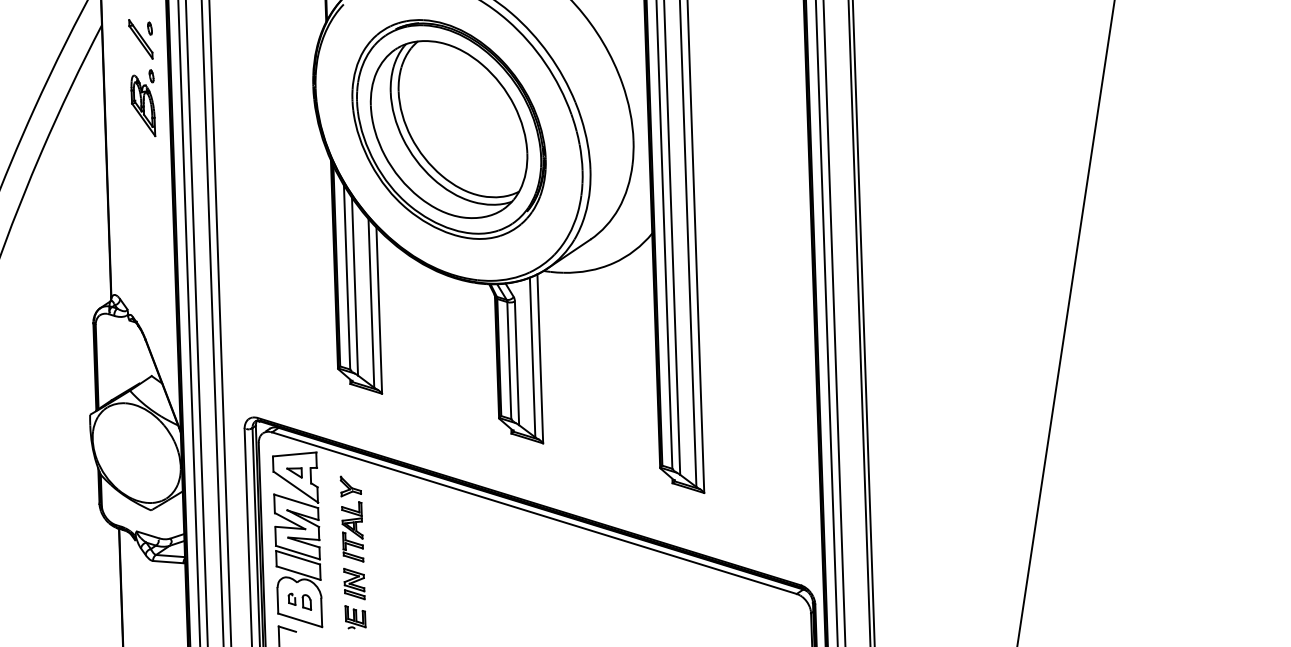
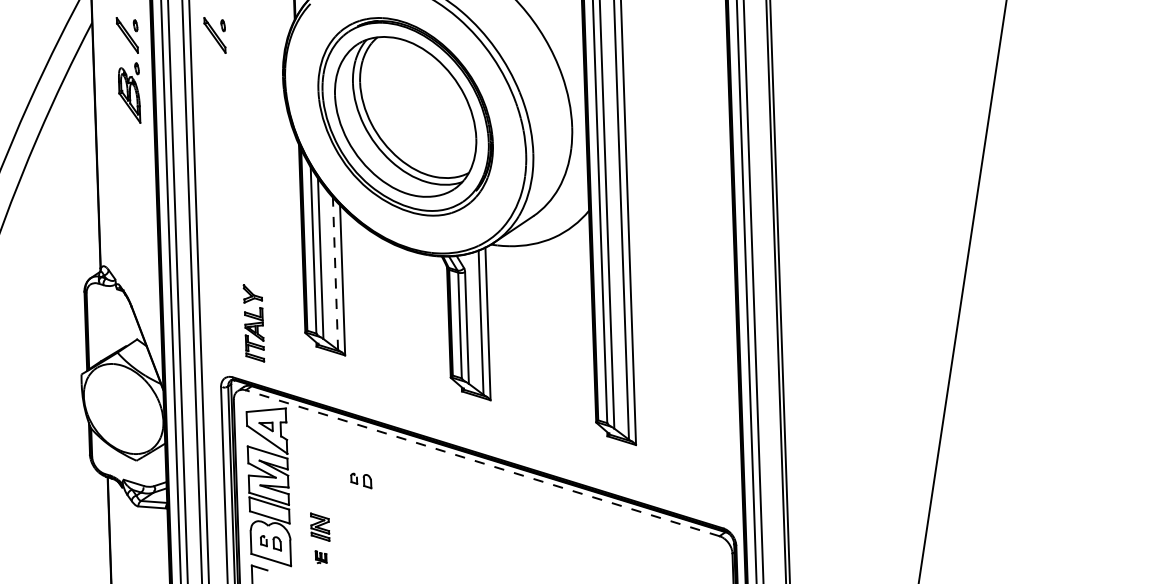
part: (237, 39) -> (214, 35), added
line: (371, 303) -> (335, 273), solid -> dashed
line: (534, 513) -> (482, 463), solid -> dashed
part: (351, 518) -> (253, 322), moved
part: (399, 532) -> (360, 480), added
part: (355, 617) -> (321, 557), size x0.6

